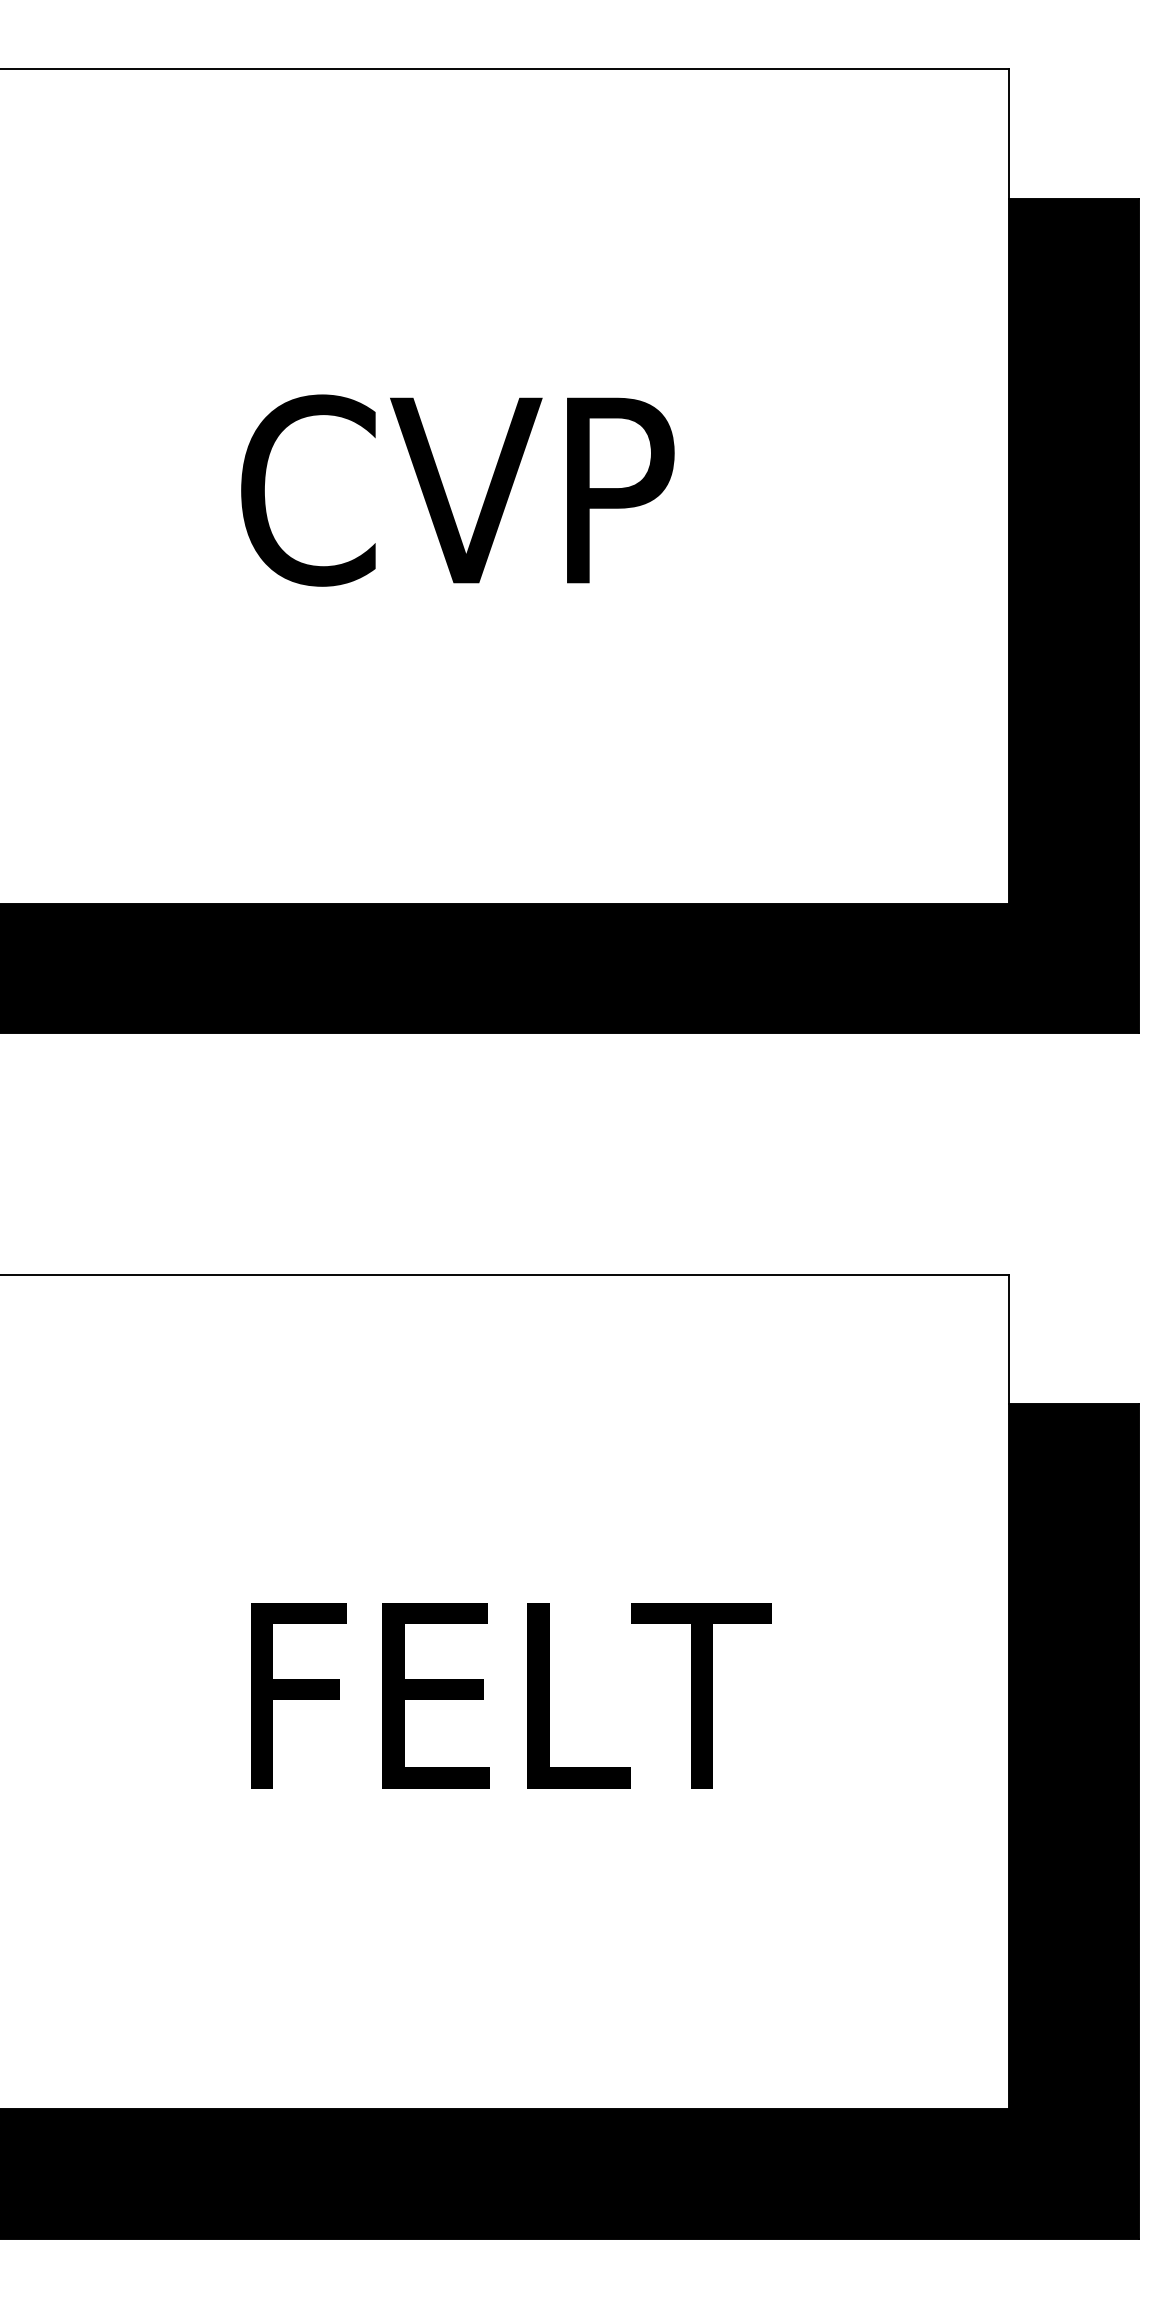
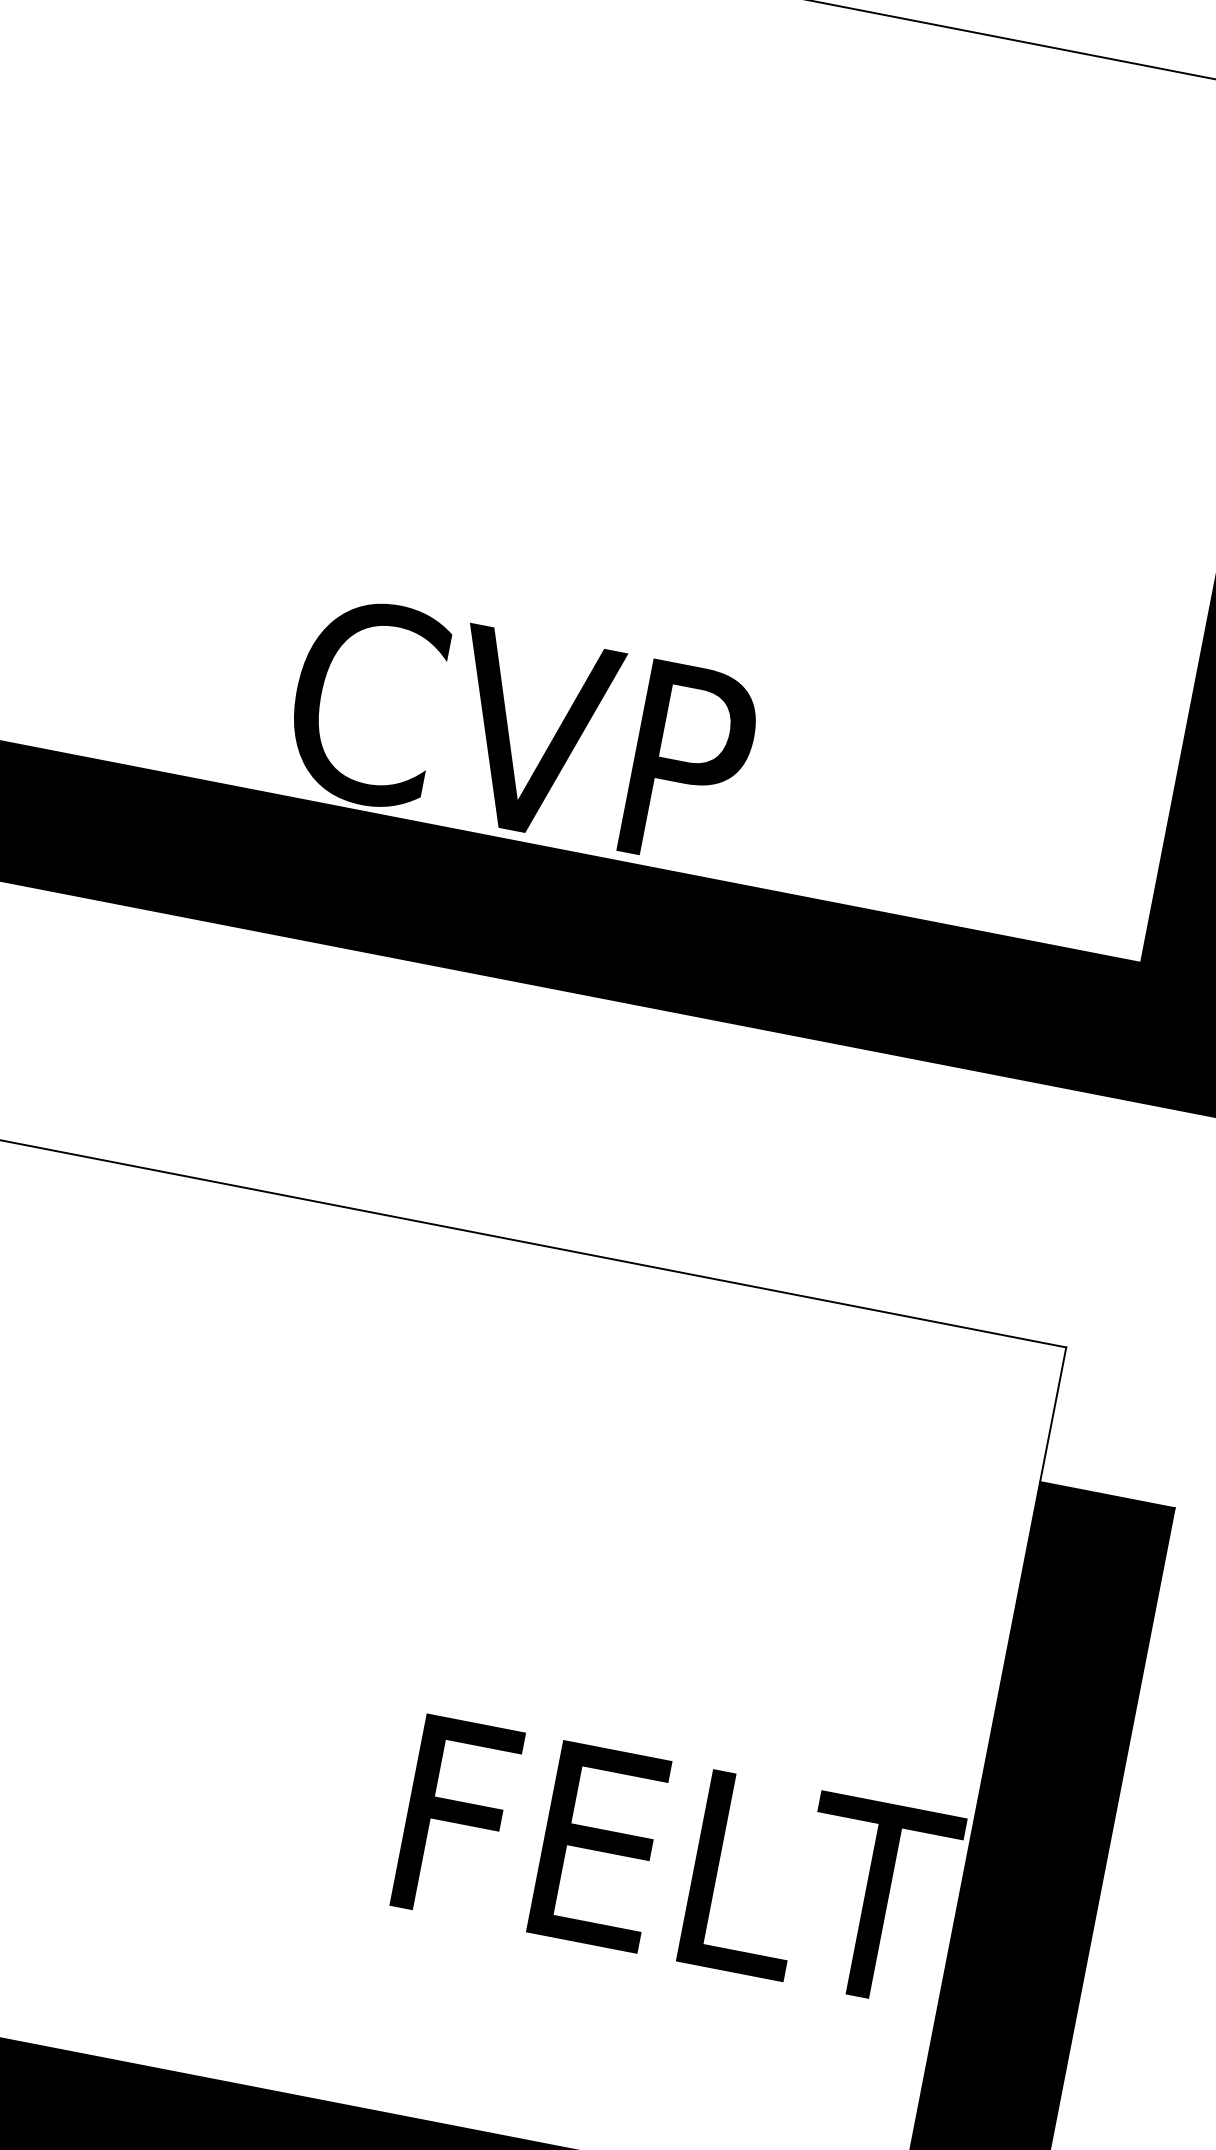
text: (457, 490) -> (521, 732), moved
text: (511, 1695) -> (678, 1861), moved

